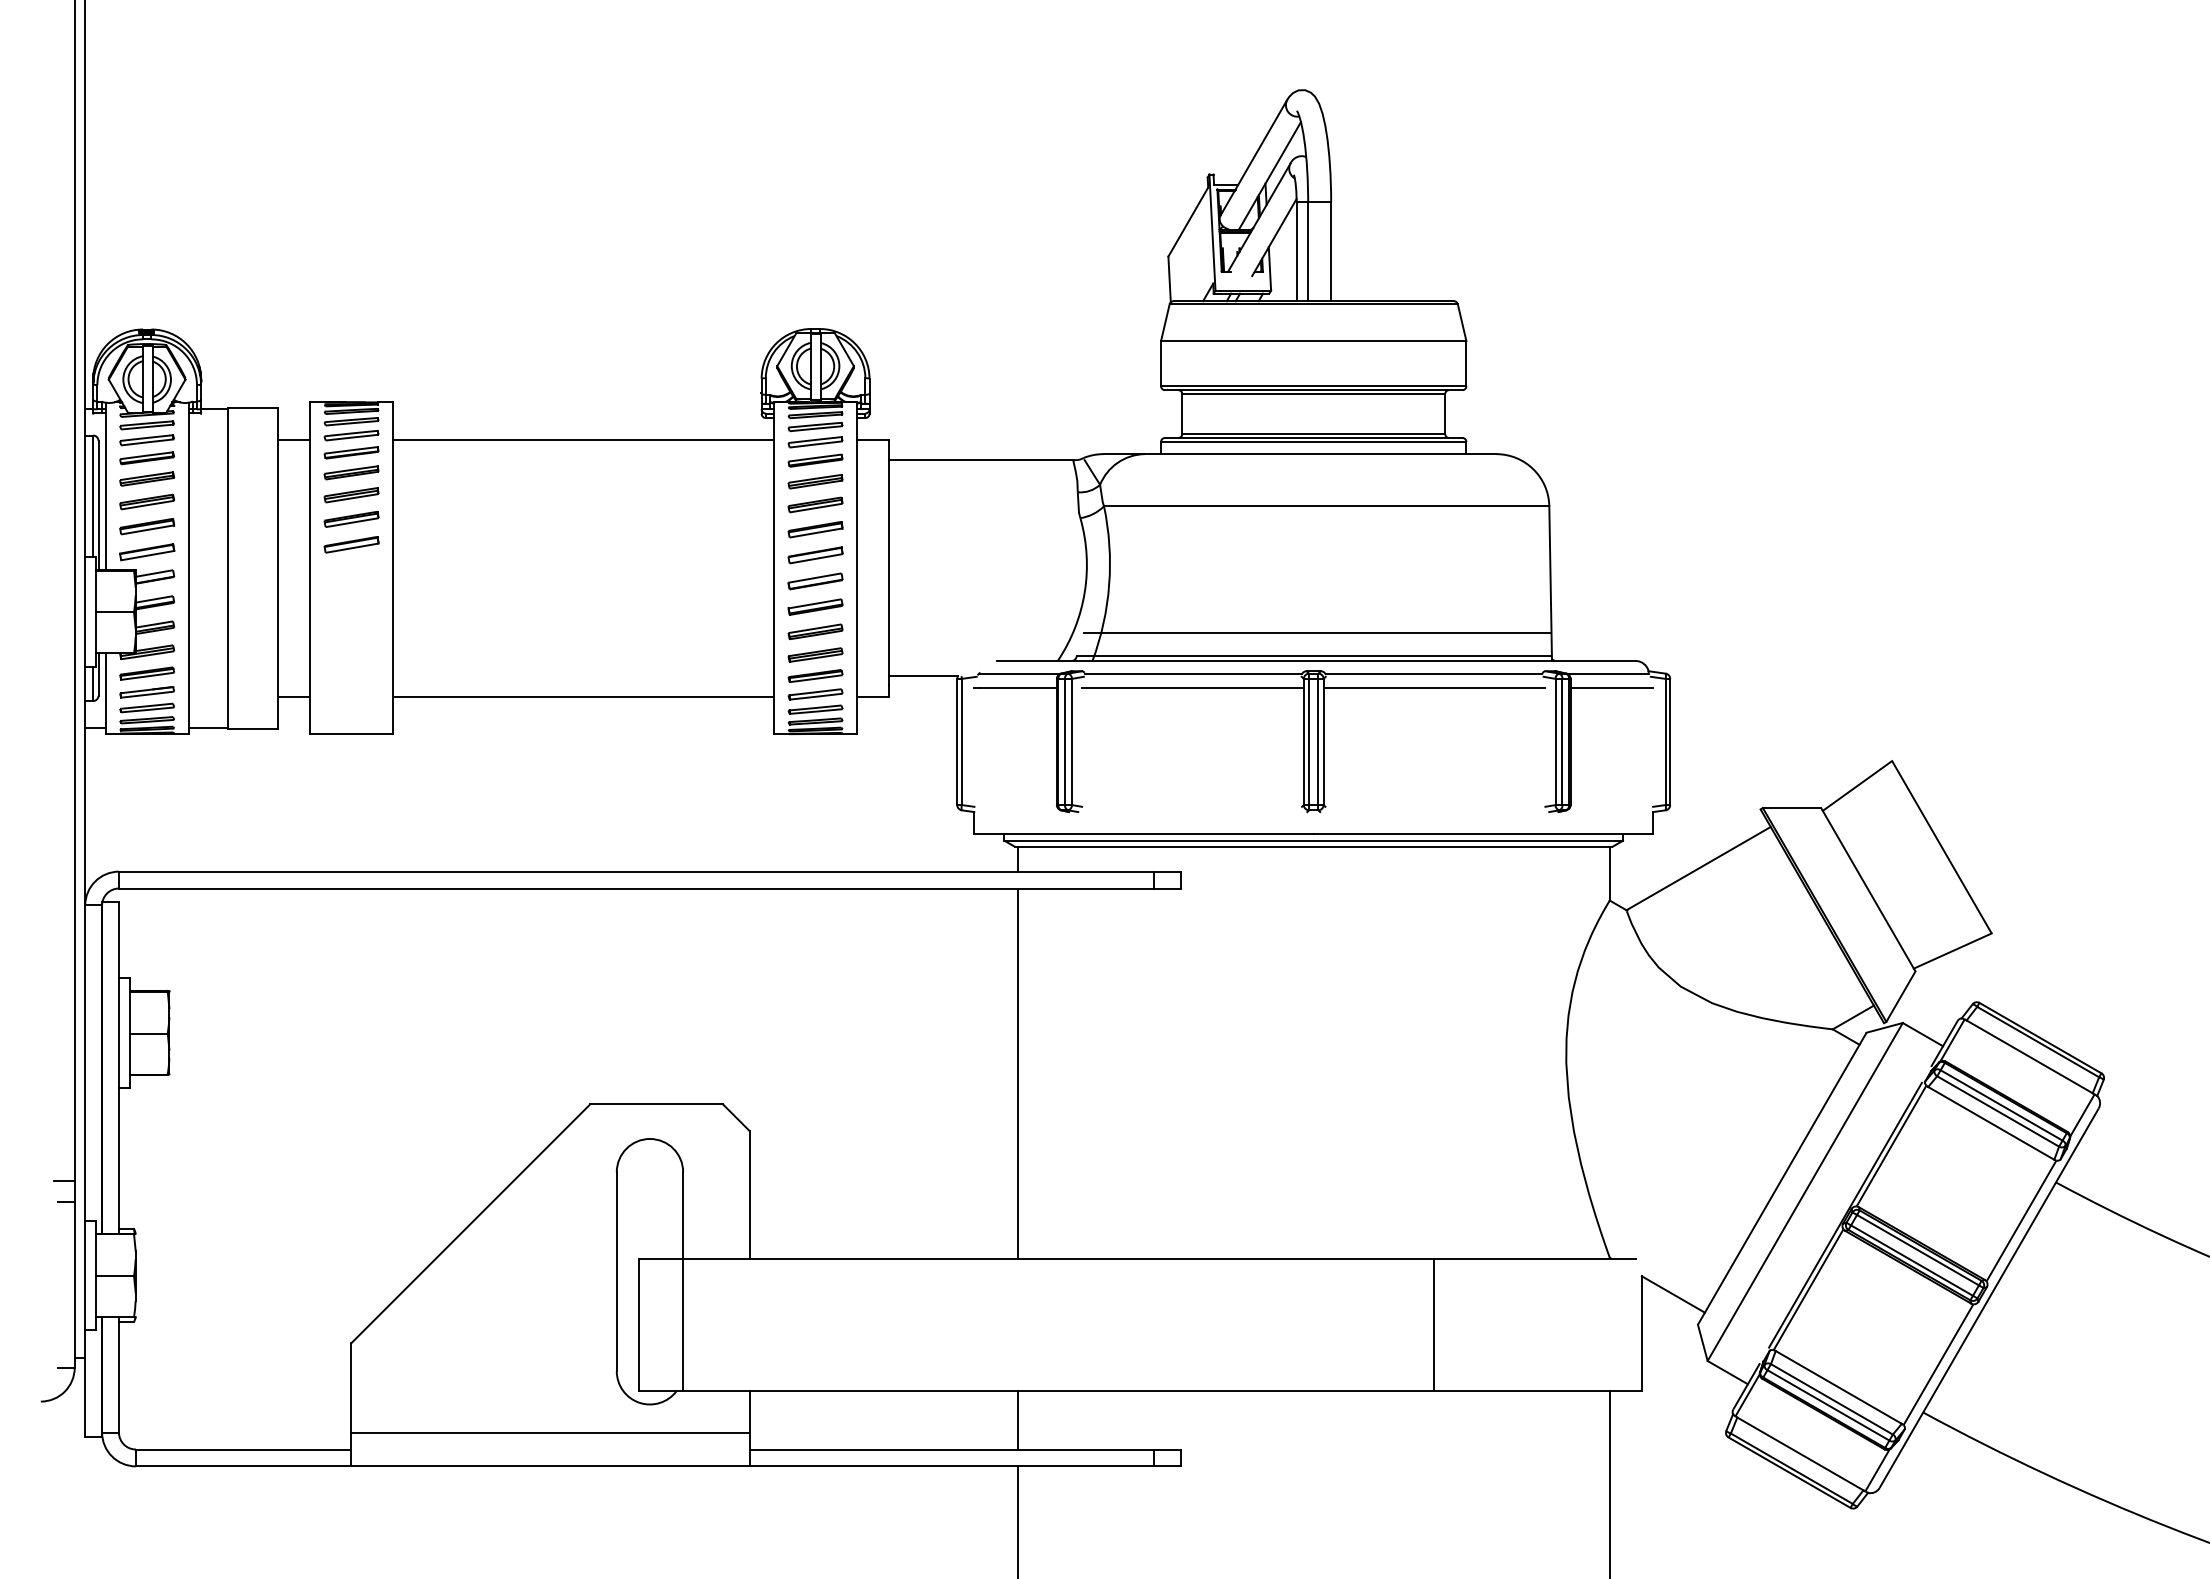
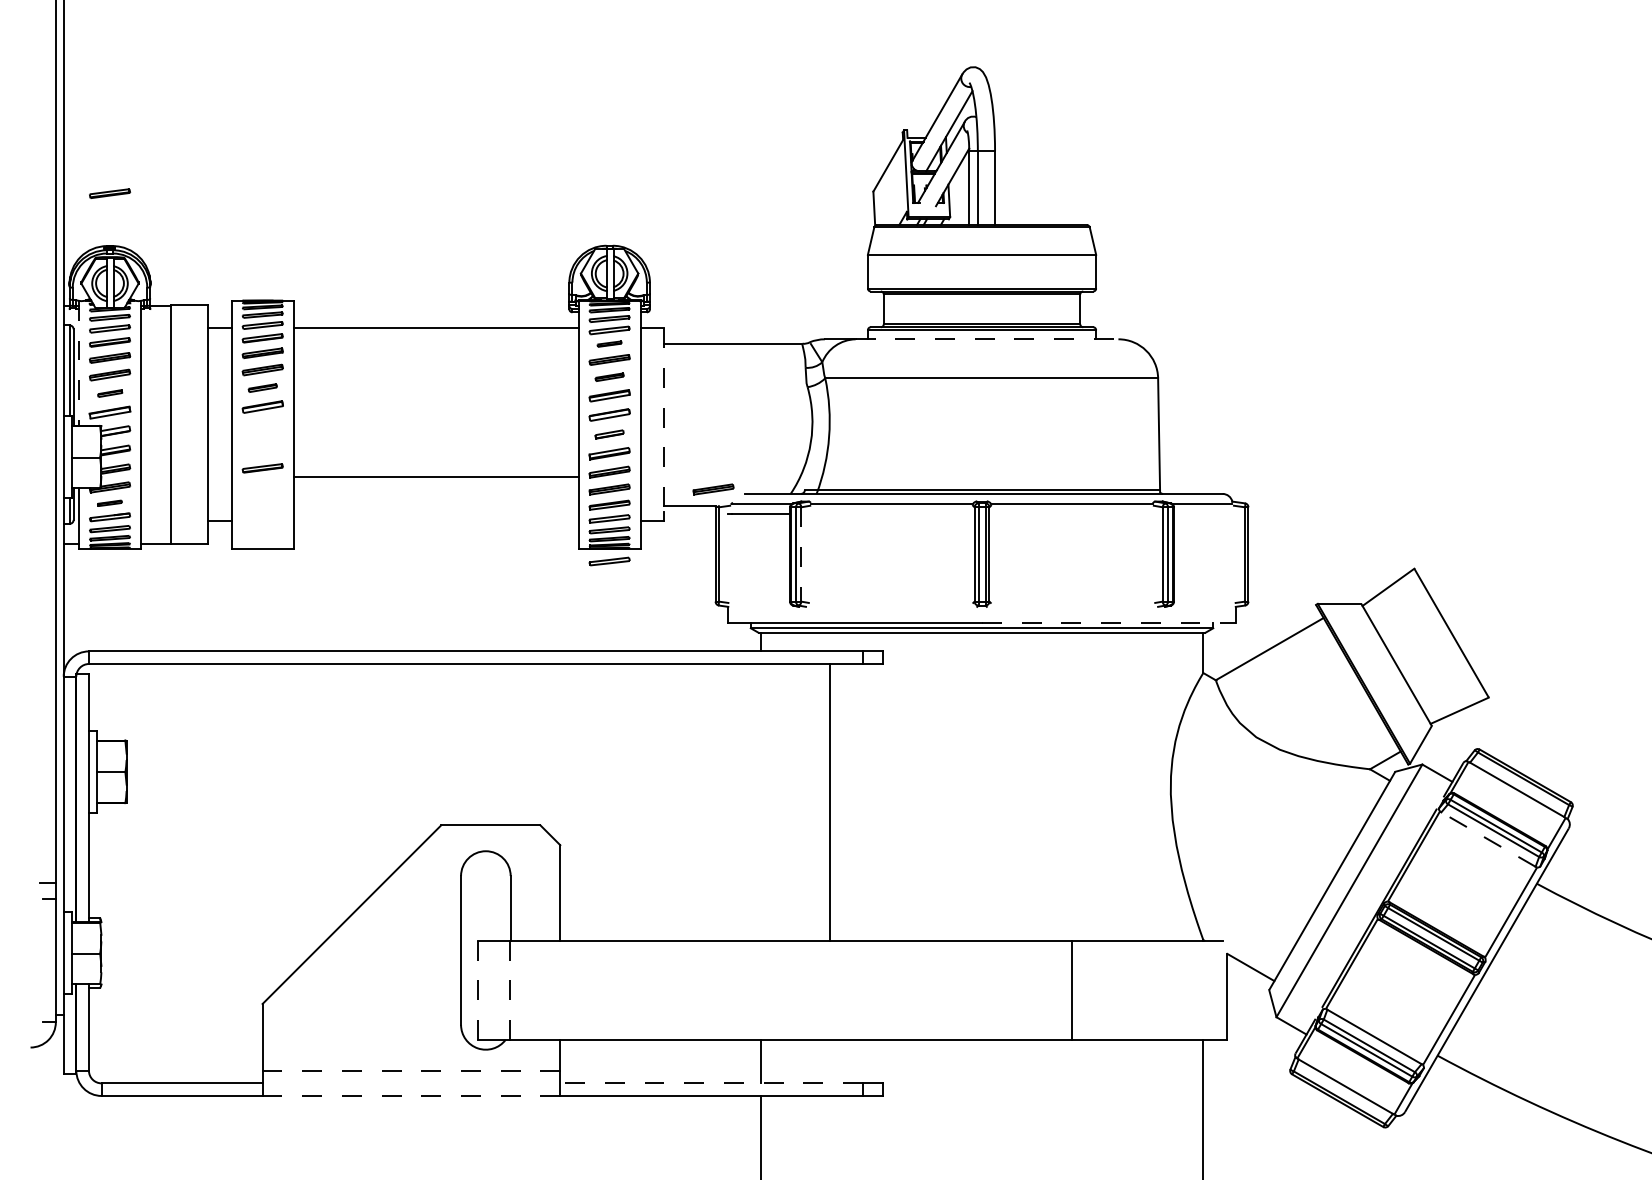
part: (147, 259) -> (110, 193), added
line: (1320, 454) -> (987, 339), solid -> dashed
part: (815, 460) -> (609, 344), size x0.6
line: (105, 486) -> (78, 363), solid -> dashed
part: (815, 504) -> (609, 376), size x0.7
part: (351, 519) -> (262, 388), size x0.7
part: (147, 526) -> (110, 393), size x0.6
line: (888, 562) -> (664, 420), solid -> dashed
part: (815, 581) -> (609, 434), size x0.7
part: (351, 626) -> (262, 468), added
line: (1316, 633) -> (984, 473), removed
part: (954, 654) -> (713, 489), added
part: (146, 673) -> (109, 503), size x0.6
line: (1192, 687) -> (891, 513), removed
line: (1435, 687) -> (1073, 513), removed
line: (1611, 687) -> (1204, 513), removed
line: (583, 697) -> (436, 477), moved
line: (1071, 742) -> (800, 554), solid -> dashed
part: (815, 751) -> (609, 561), added
line: (1483, 833) -> (1108, 622), solid -> dashed
line: (1017, 1073) -> (829, 802), moved
line: (1991, 1123) -> (1488, 839), solid -> dashed
line: (682, 1324) -> (510, 989), solid -> dashed
line: (639, 1325) -> (478, 990), solid -> dashed
line: (549, 1432) -> (410, 1070), solid -> dashed
line: (951, 1449) -> (711, 1083), solid -> dashed
line: (549, 1466) -> (410, 1096), solid -> dashed

